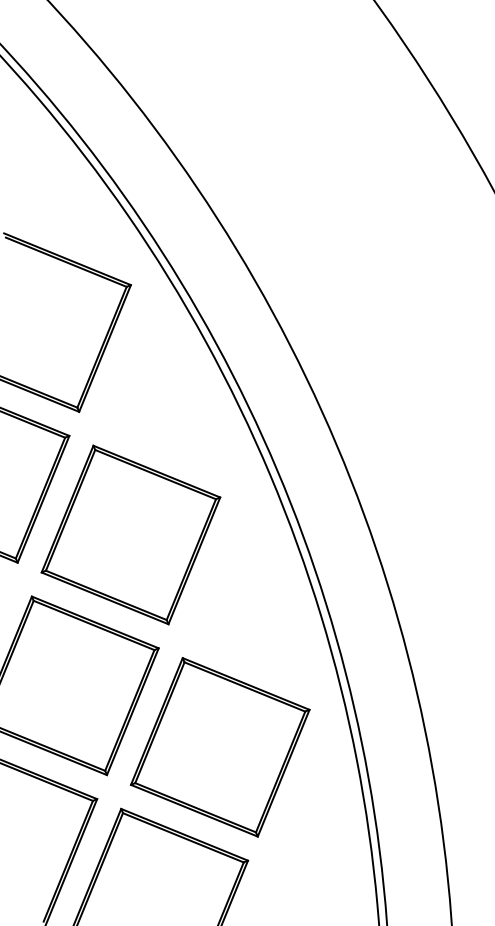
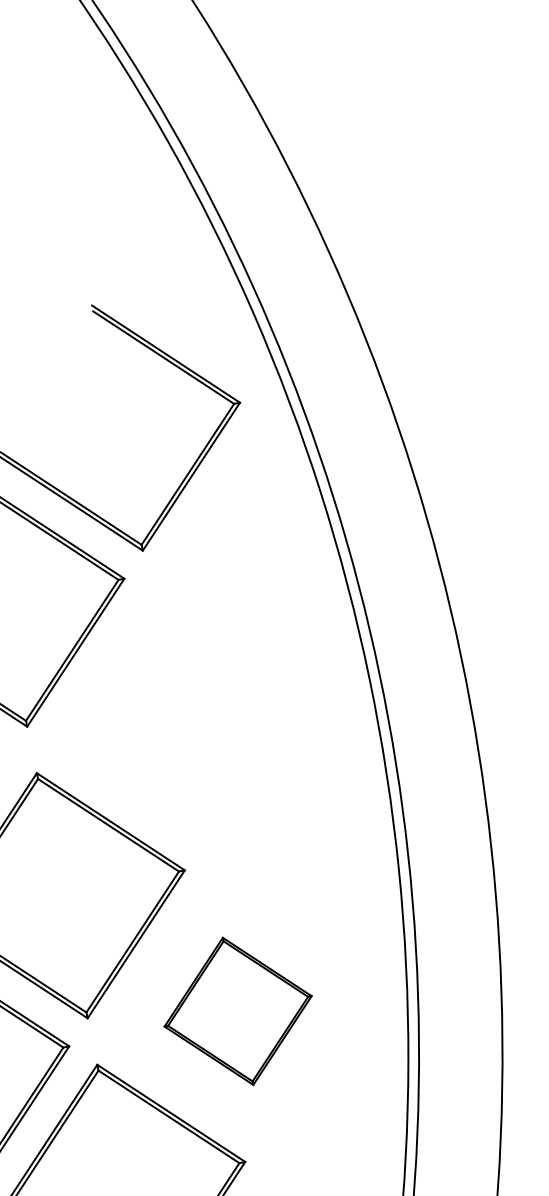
part: (130, 534) -> (177, 718), removed
part: (219, 747) -> (237, 1011), size x0.6

